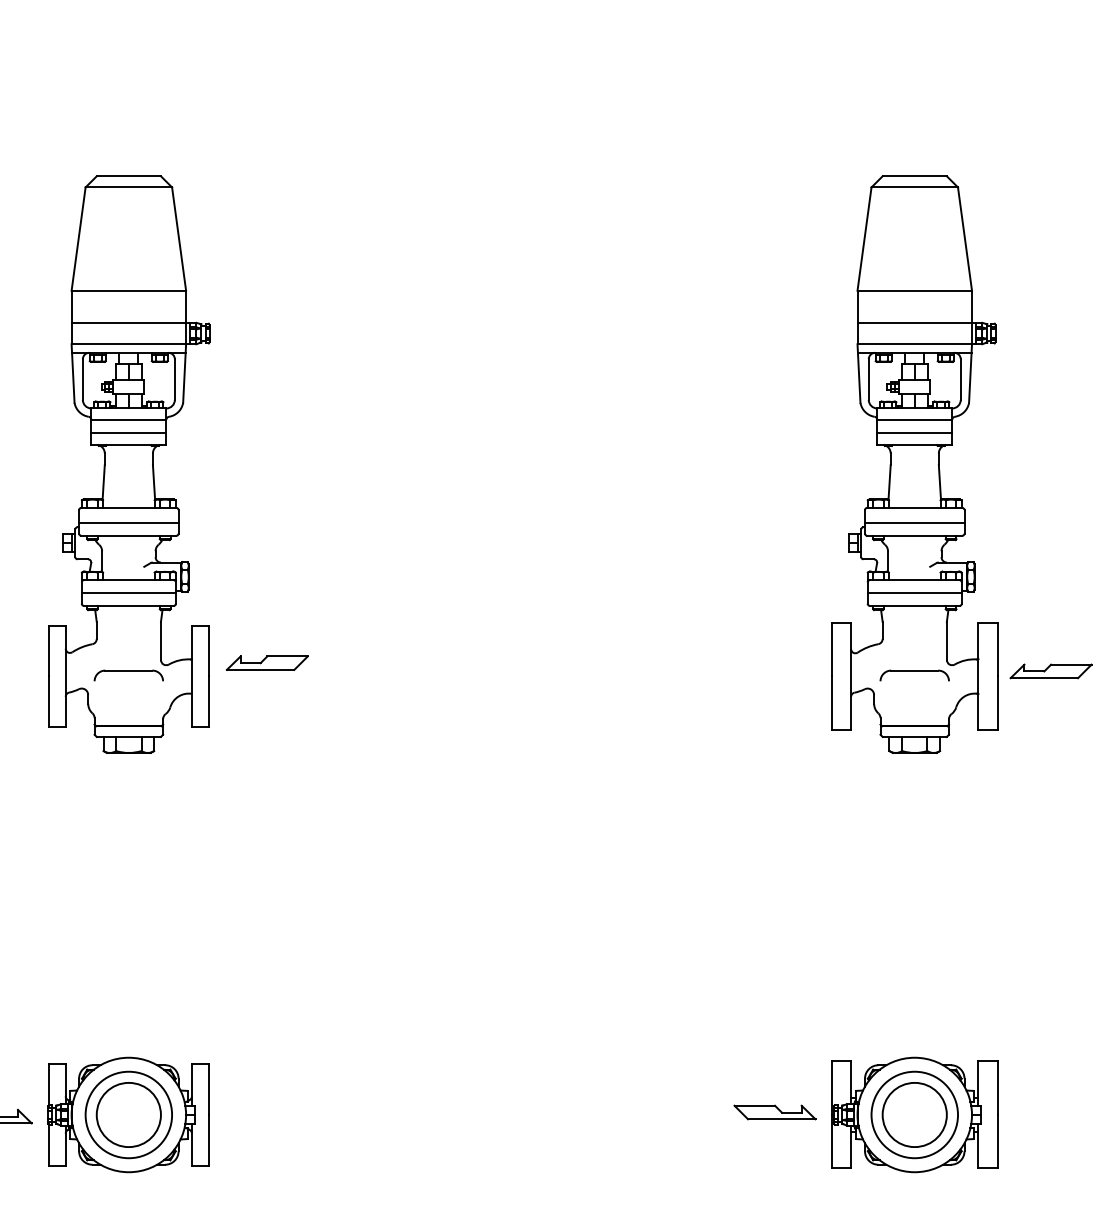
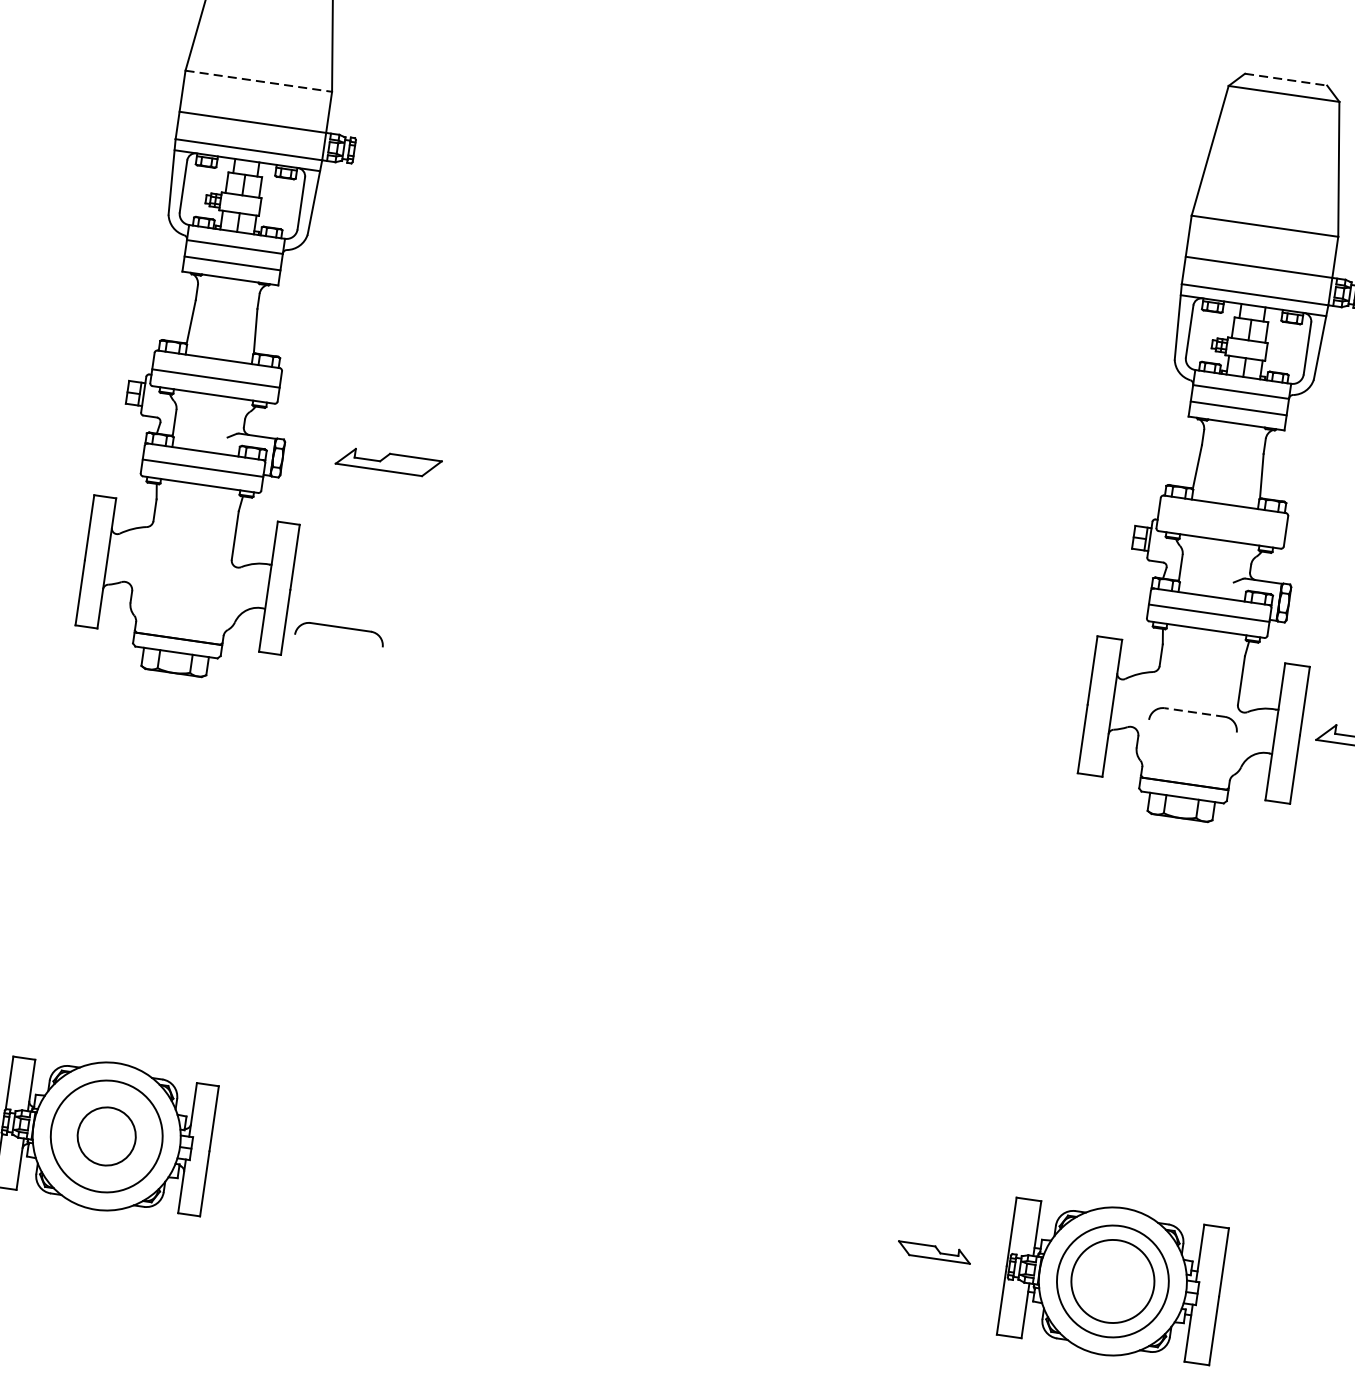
line: (915, 176) -> (1286, 80), solid -> dashed
line: (129, 290) -> (259, 81), solid -> dashed
line: (914, 522) -> (1221, 522), removed
part: (266, 662) -> (387, 461), moved
line: (914, 670) -> (1194, 712), solid -> dashed
part: (128, 675) -> (339, 633), moved
part: (774, 1112) -> (933, 1252), size x0.7
circle: (128, 1114) -> (106, 1135), size x0.7

